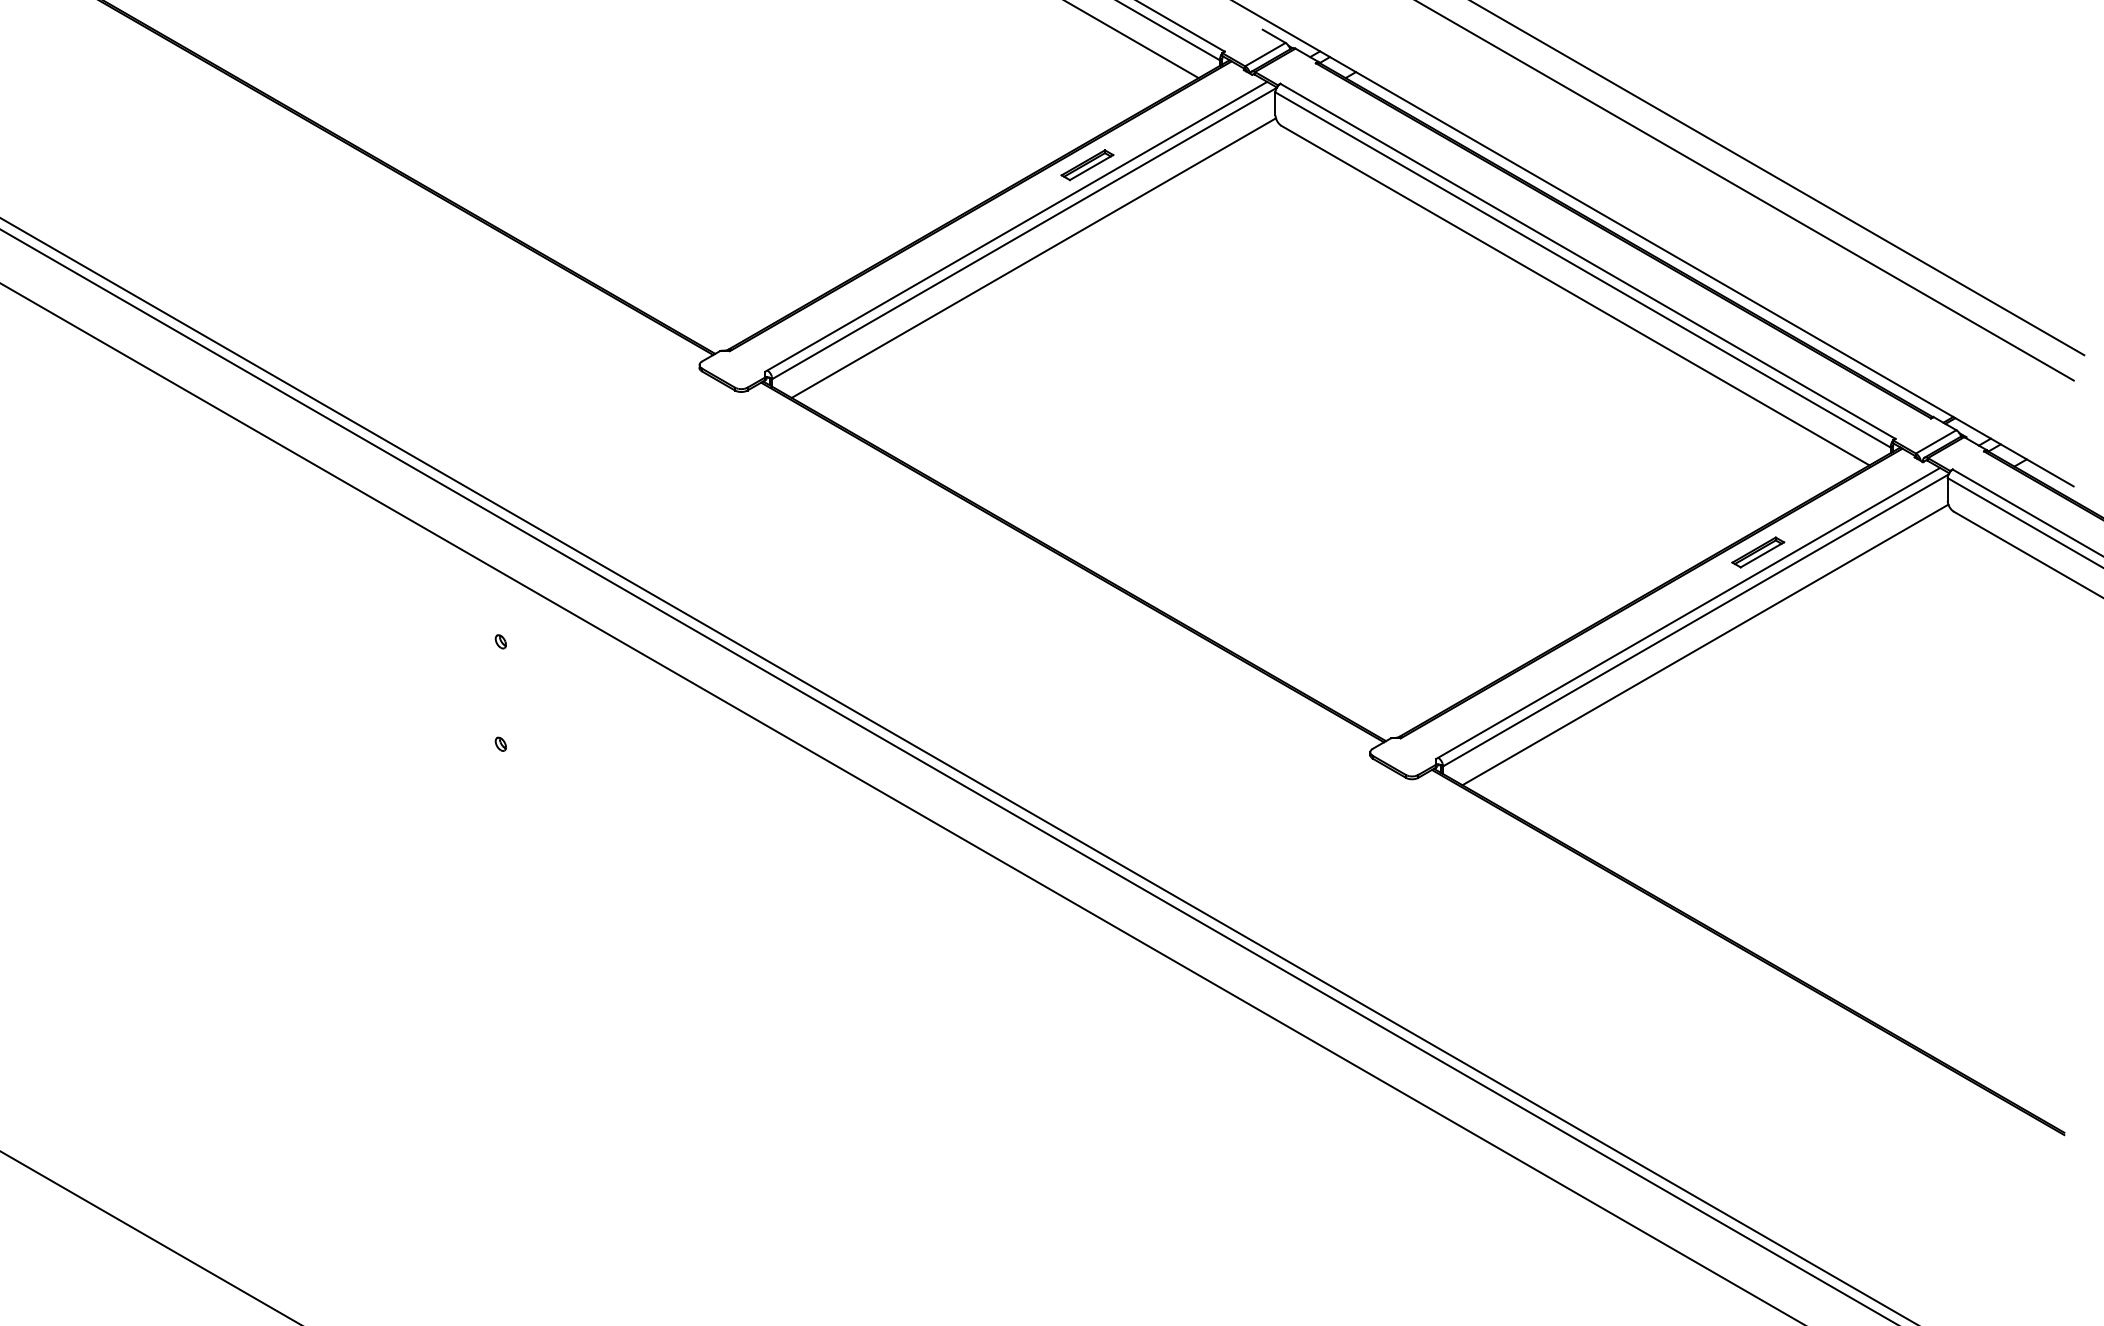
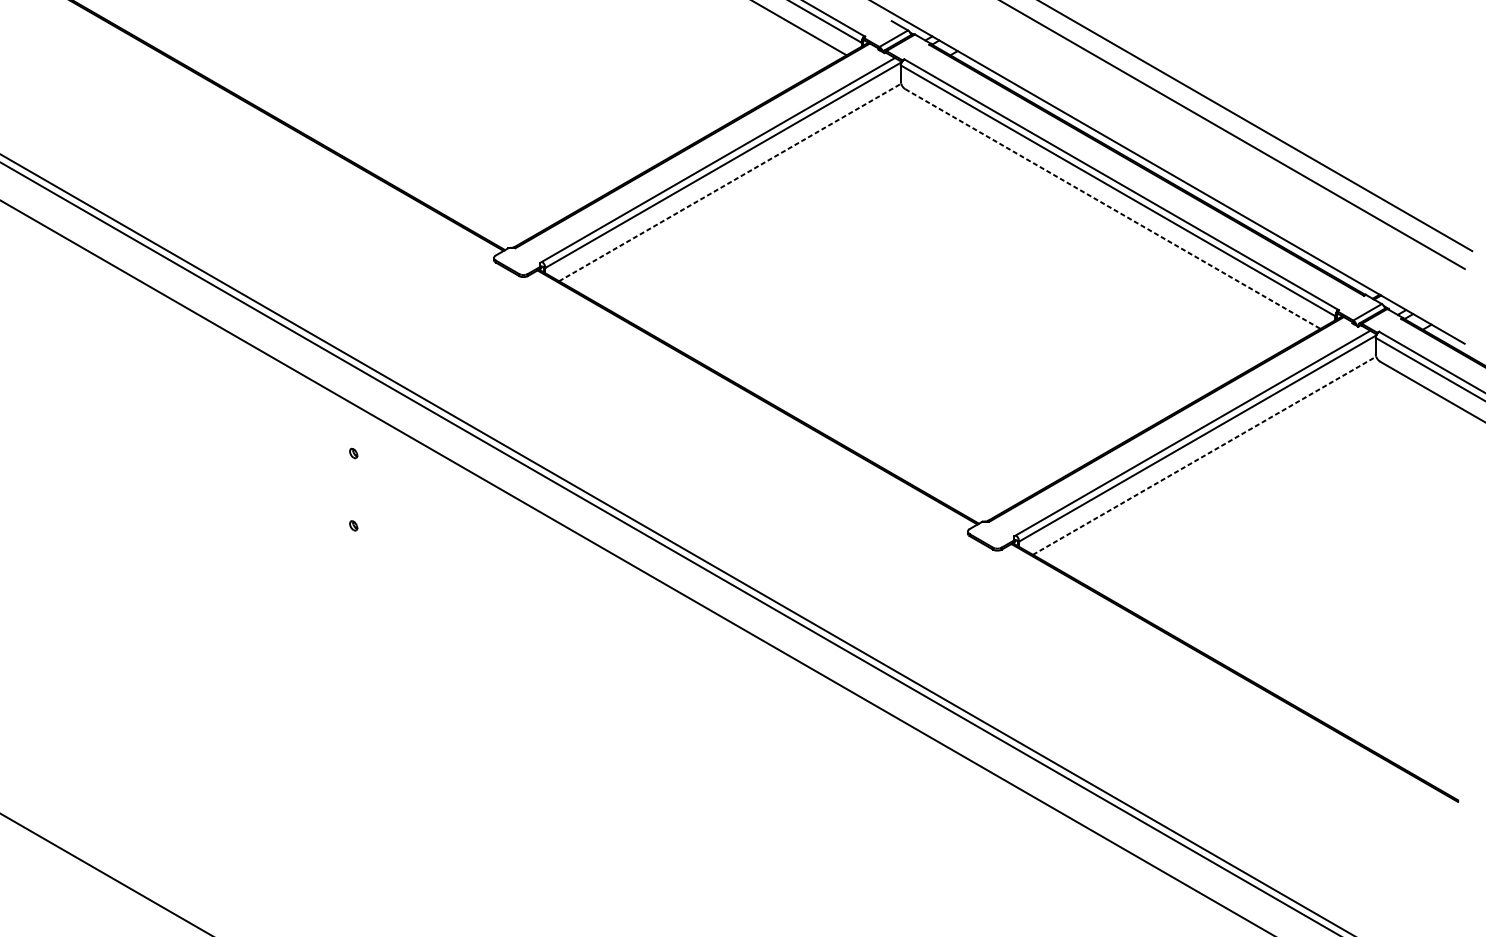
part: (1087, 165) -> (768, 117), removed
line: (1033, 258) -> (729, 182), solid -> dashed
line: (1576, 295) -> (1113, 208), solid -> dashed
part: (1758, 552) -> (1242, 390), removed
line: (1705, 644) -> (1204, 455), solid -> dashed

